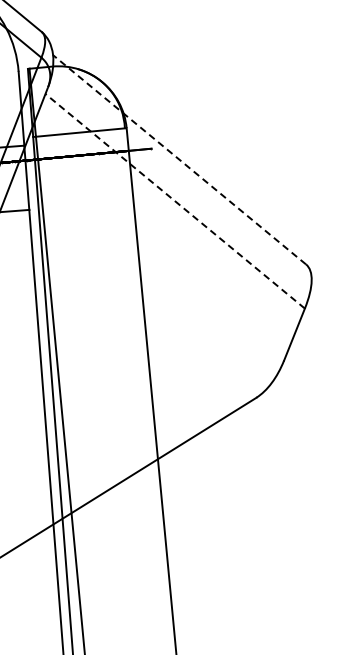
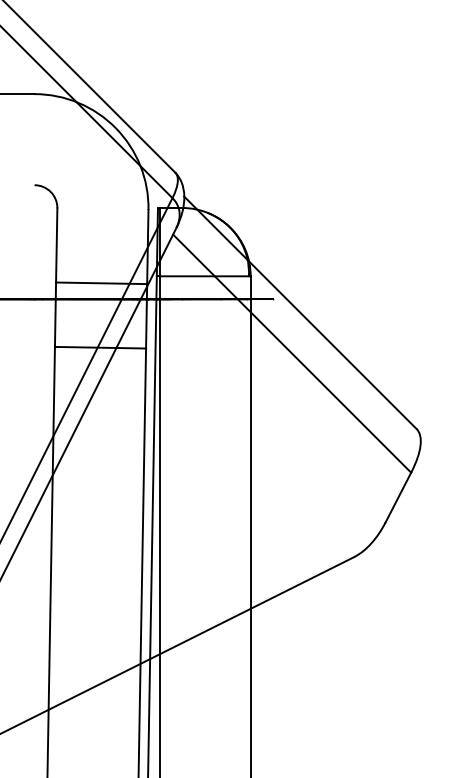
line: (178, 159) -> (299, 312), dashed -> solid
line: (174, 201) -> (291, 353), dashed -> solid

